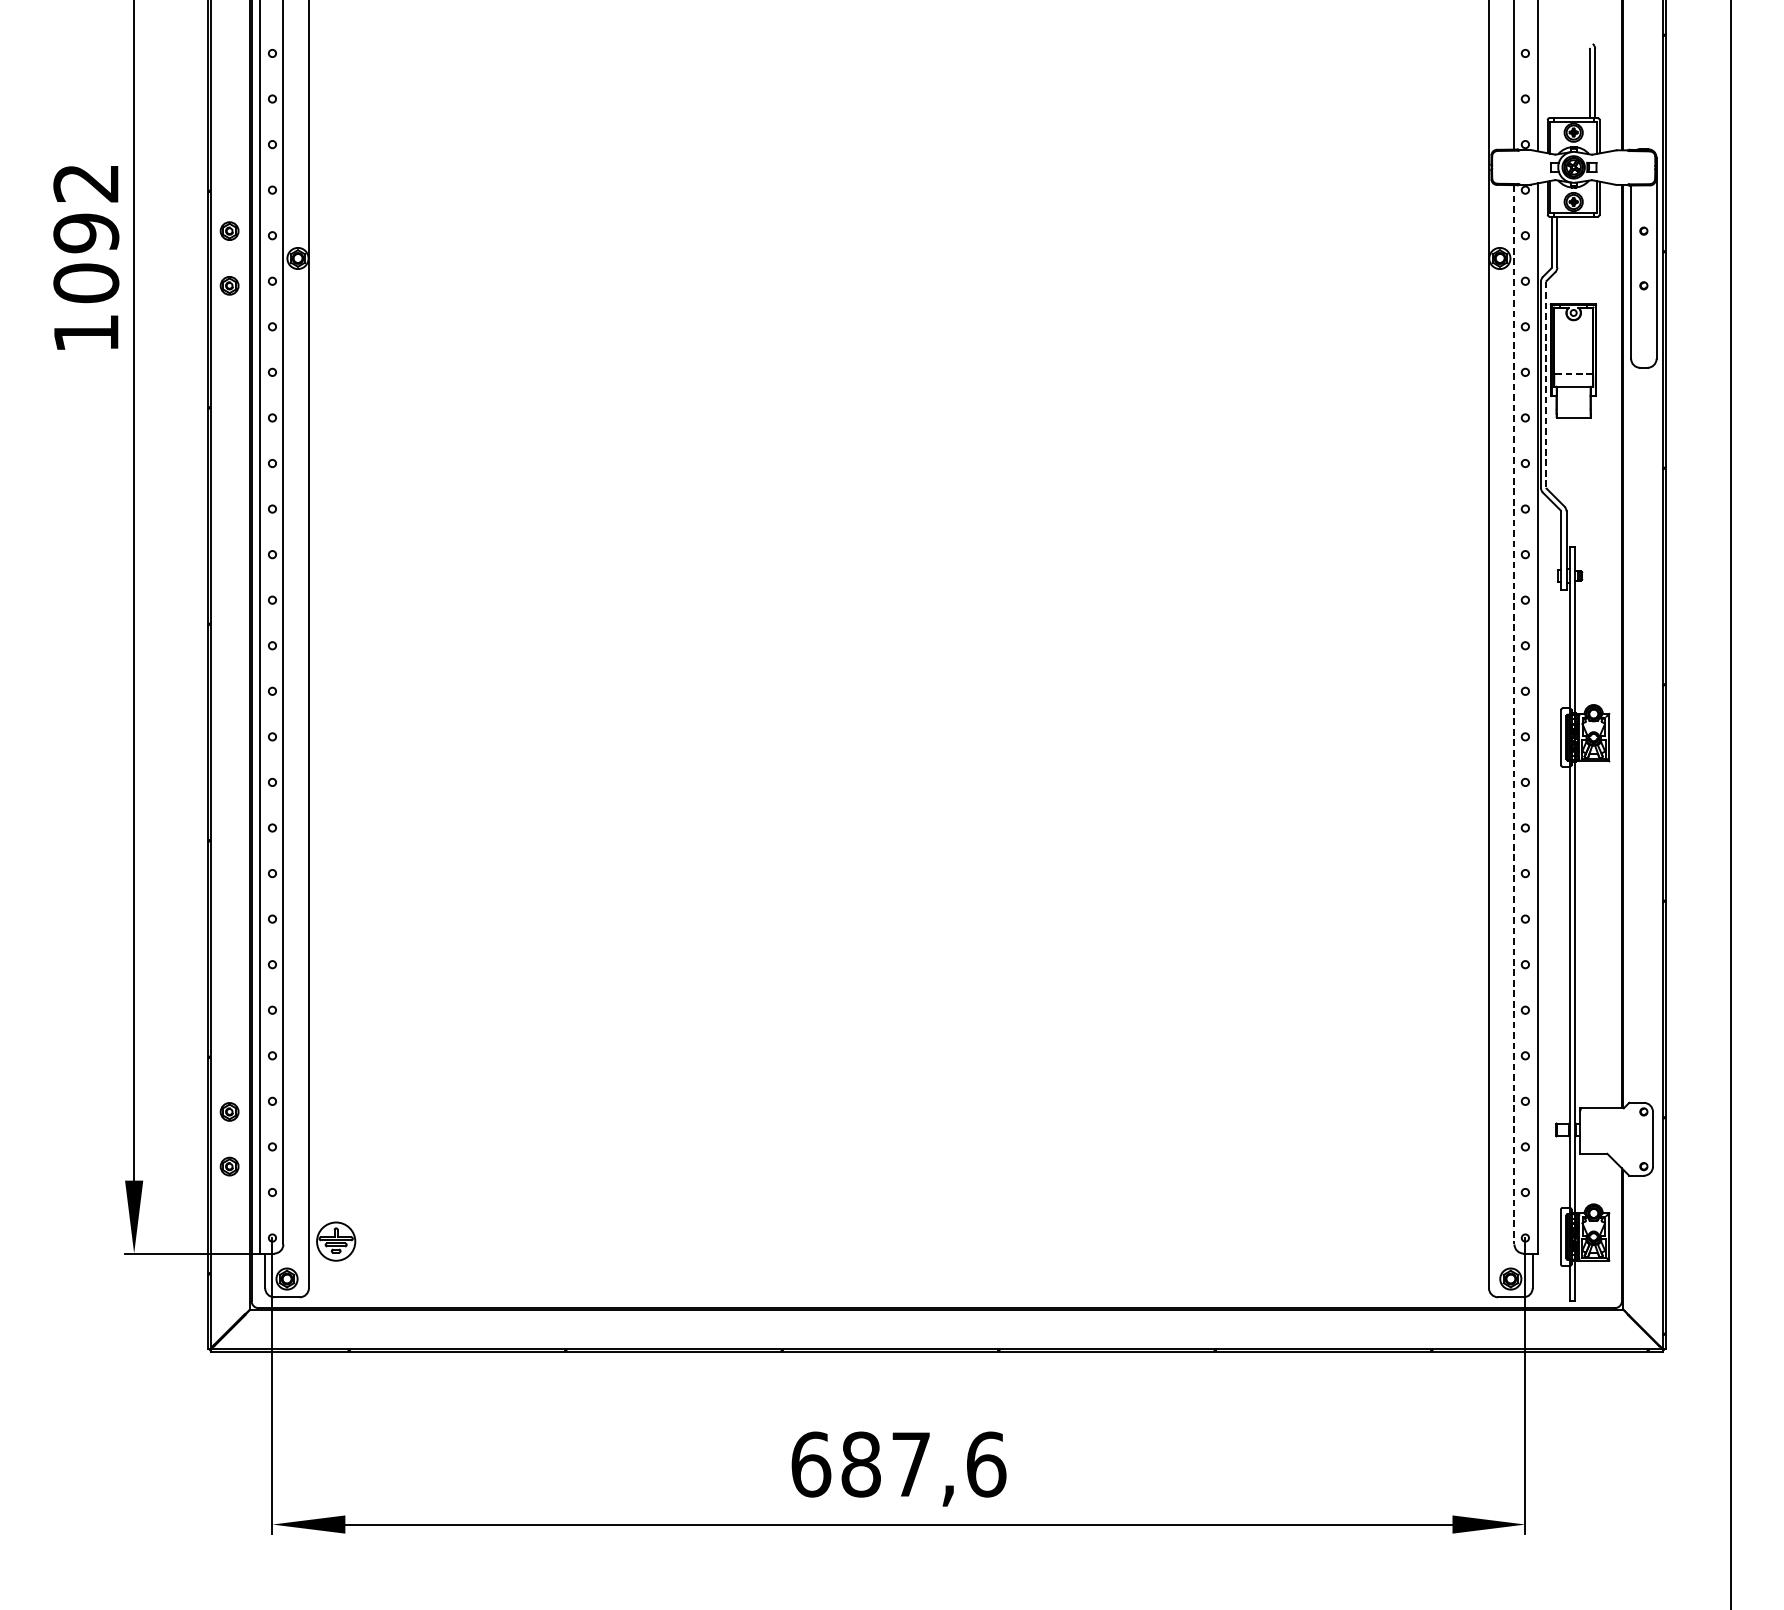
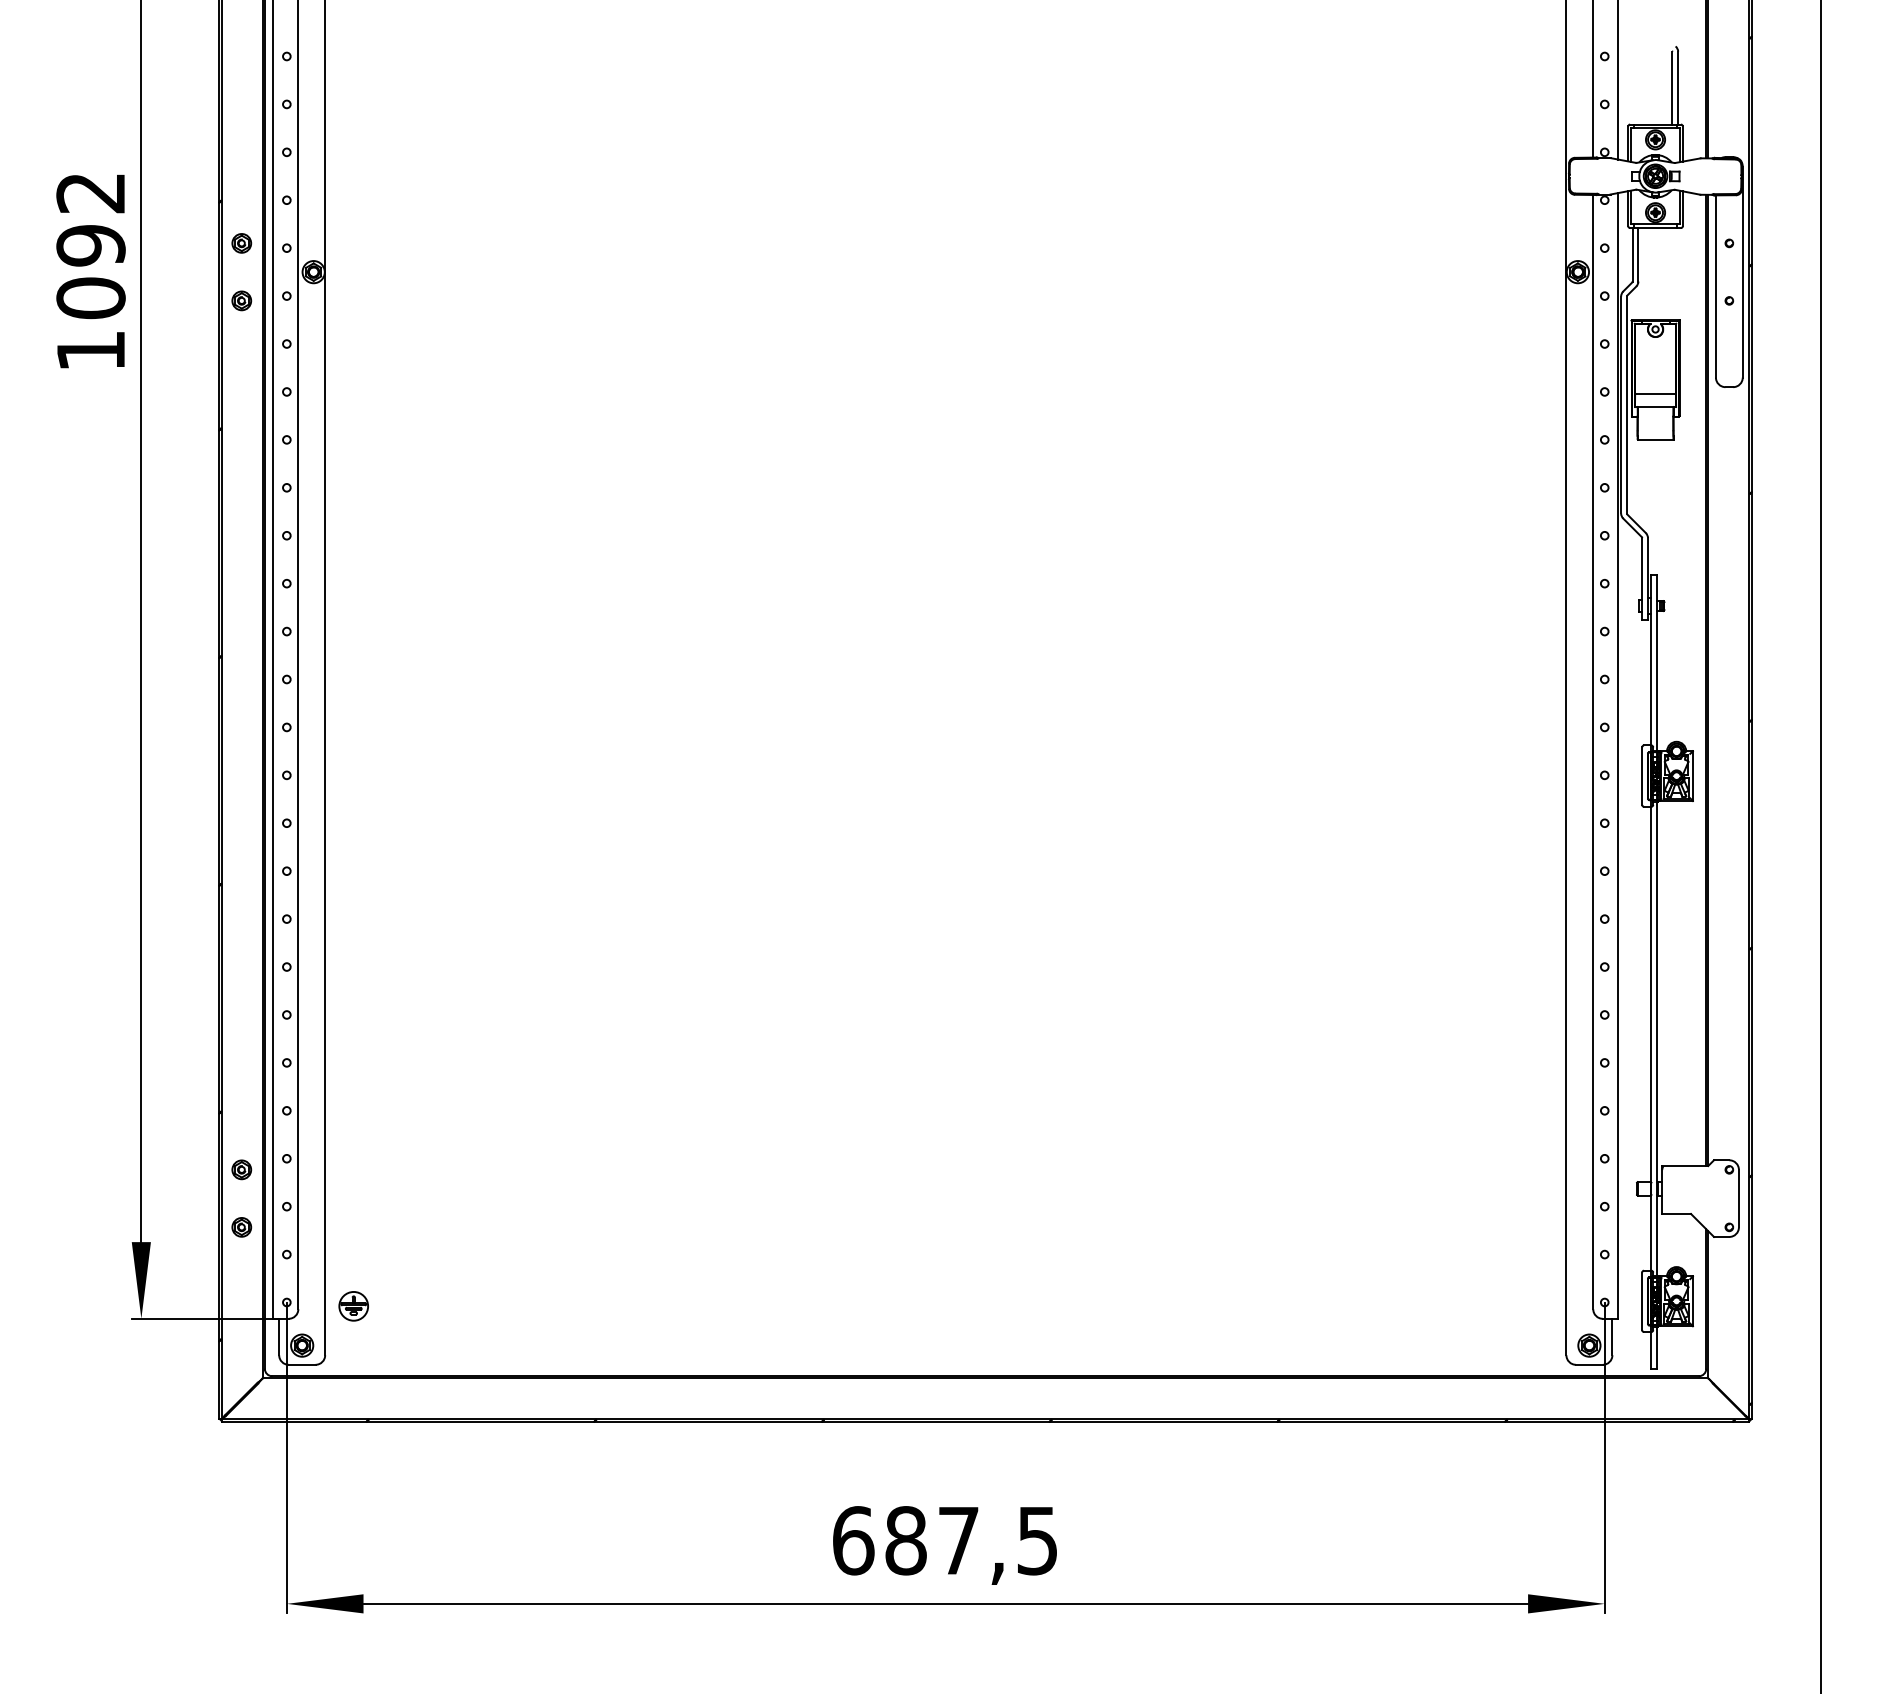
line: (1573, 373) -> (1655, 393), dashed -> solid
line: (1546, 385) -> (1626, 405), dashed -> solid
line: (1514, 715) -> (1593, 752), dashed -> solid
part: (335, 1241) -> (353, 1306), size x0.71
text: (986, 1464) -> (1037, 1540), 687,6 -> 687,5

